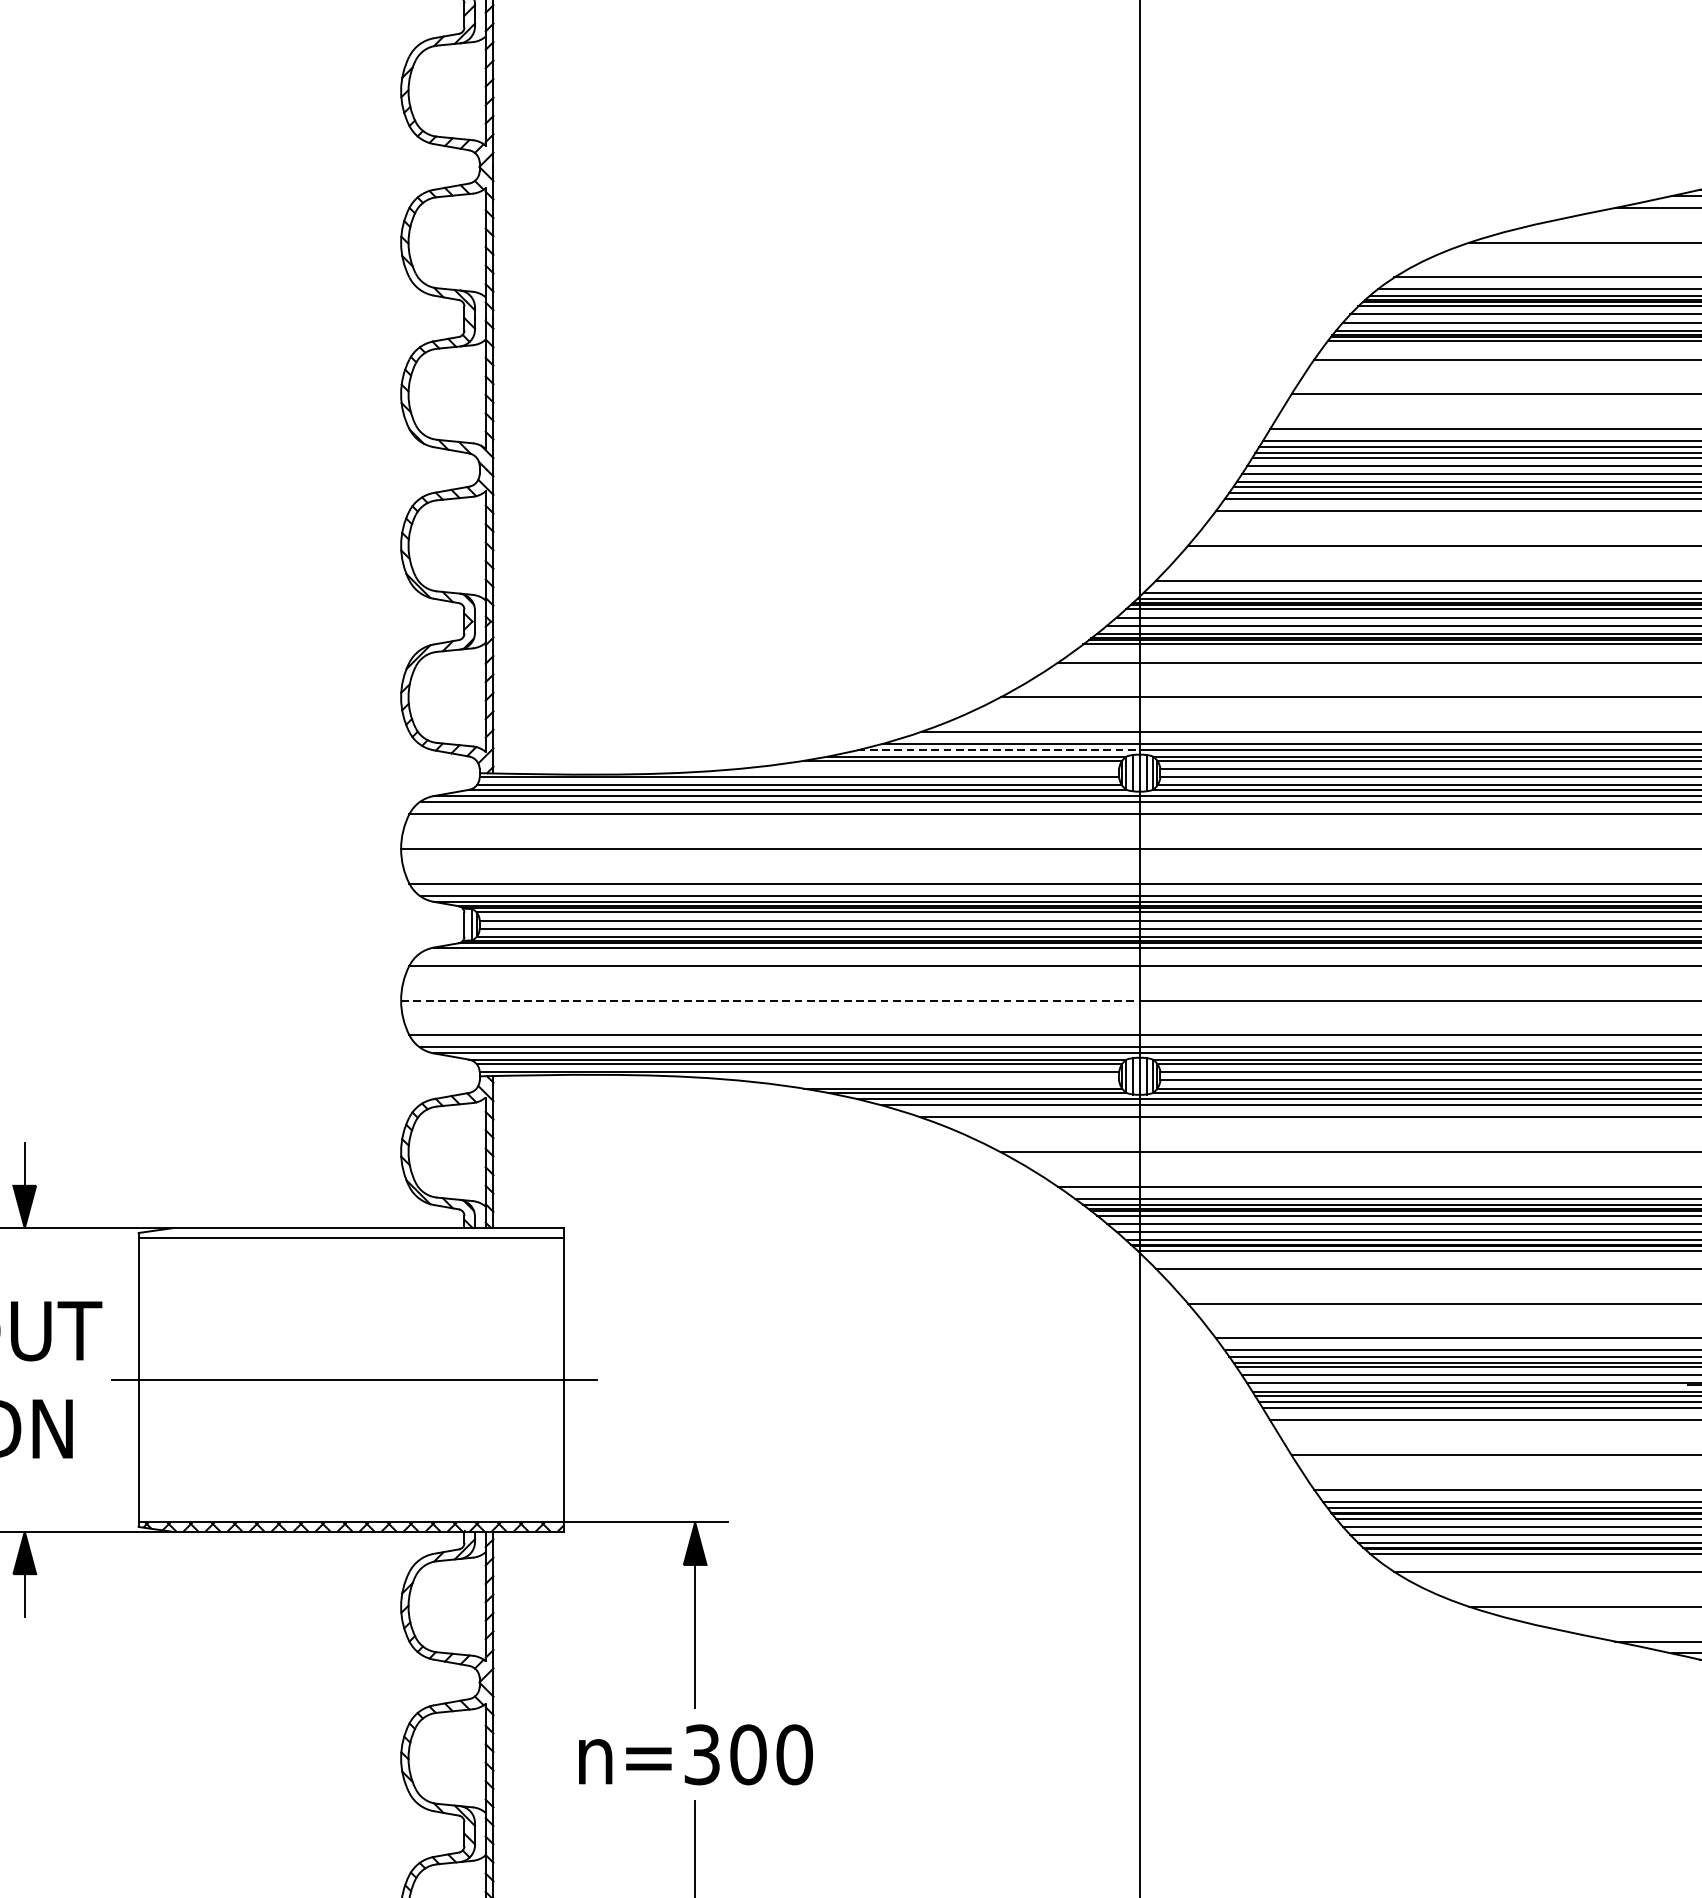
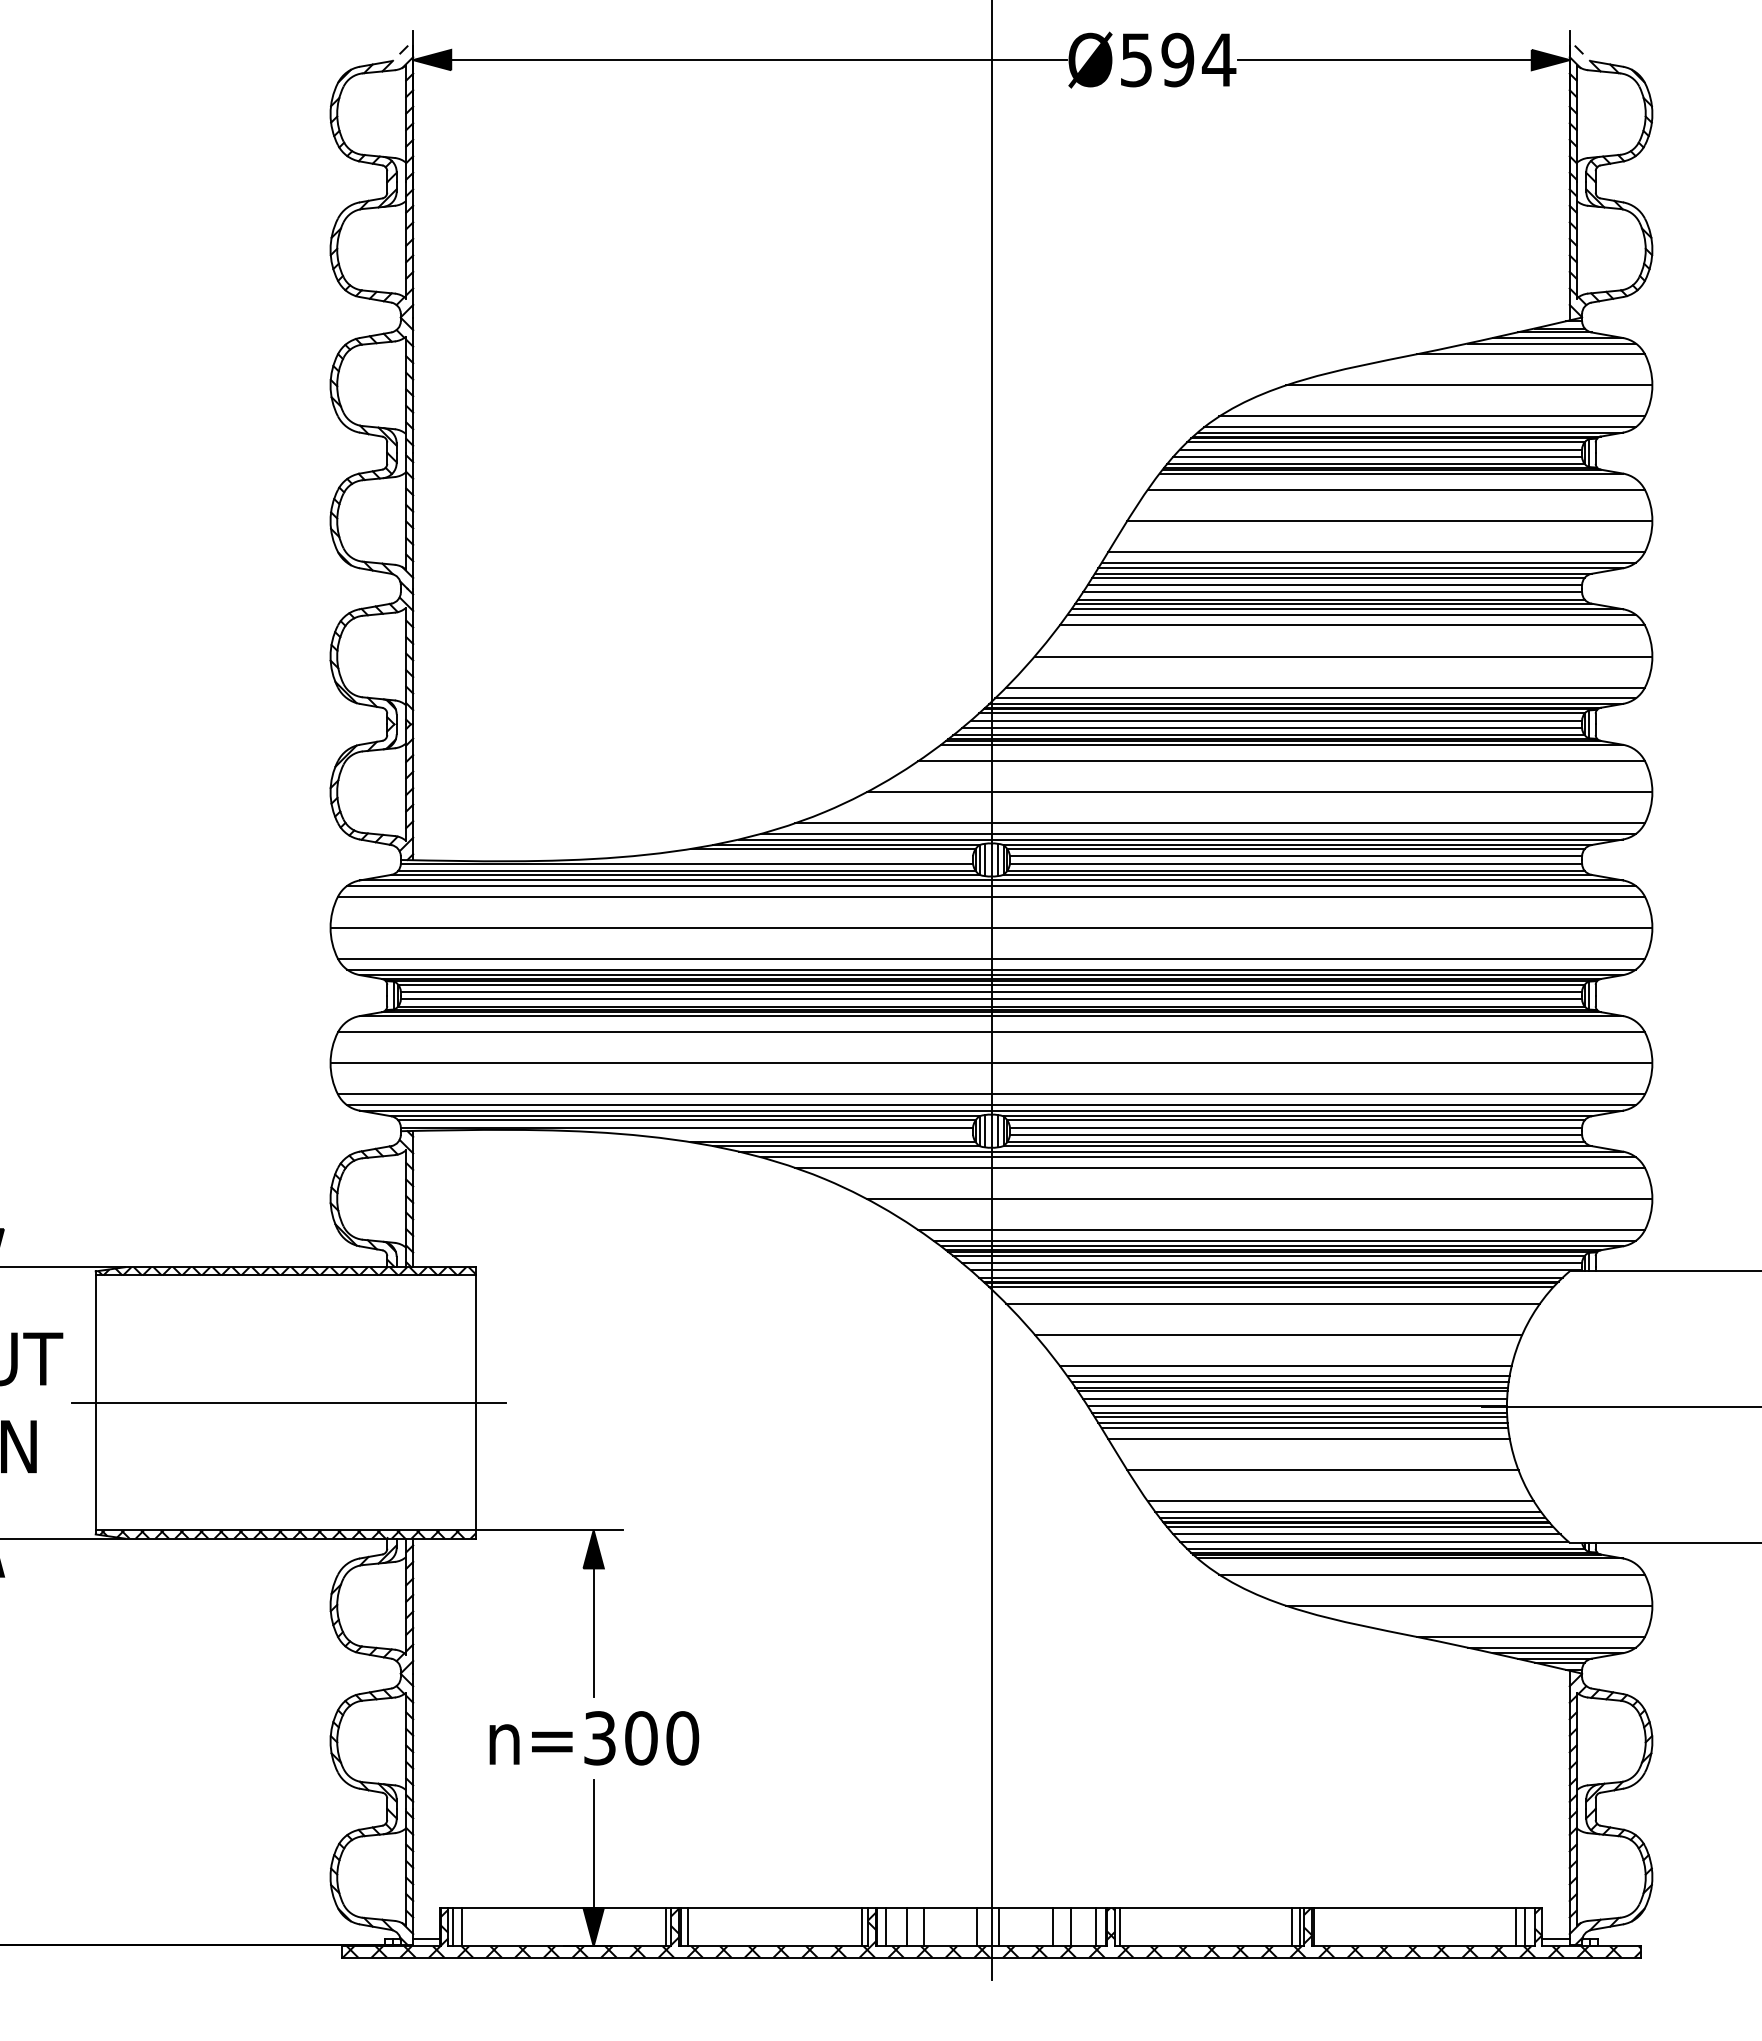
line: (998, 750) -> (865, 839), dashed -> solid
line: (770, 1000) -> (661, 1063), dashed -> solid
hatch: (352, 1233) -> (287, 1271), added

